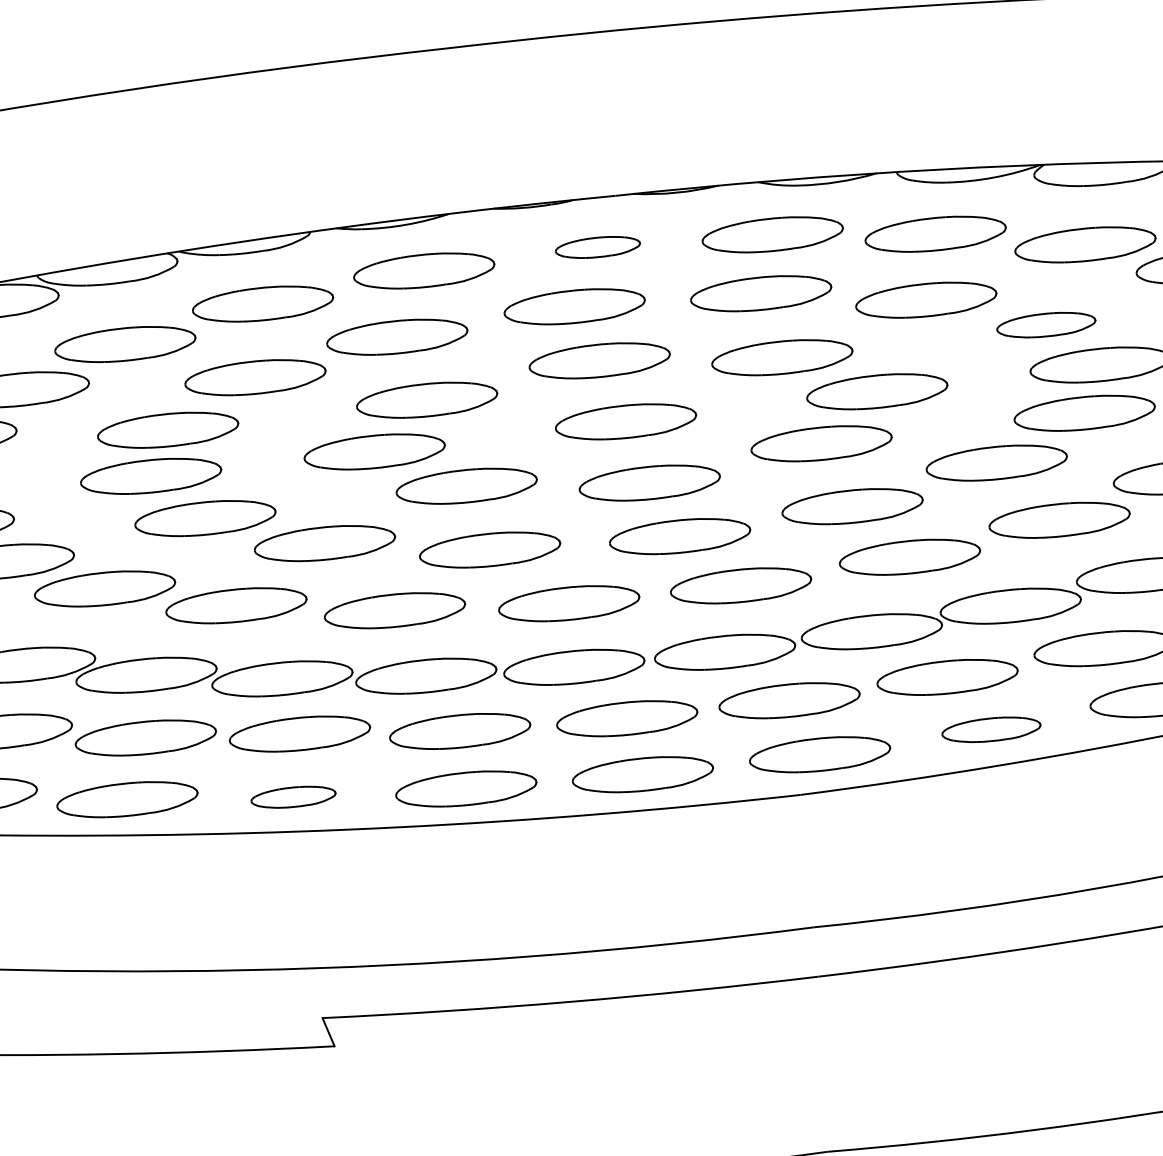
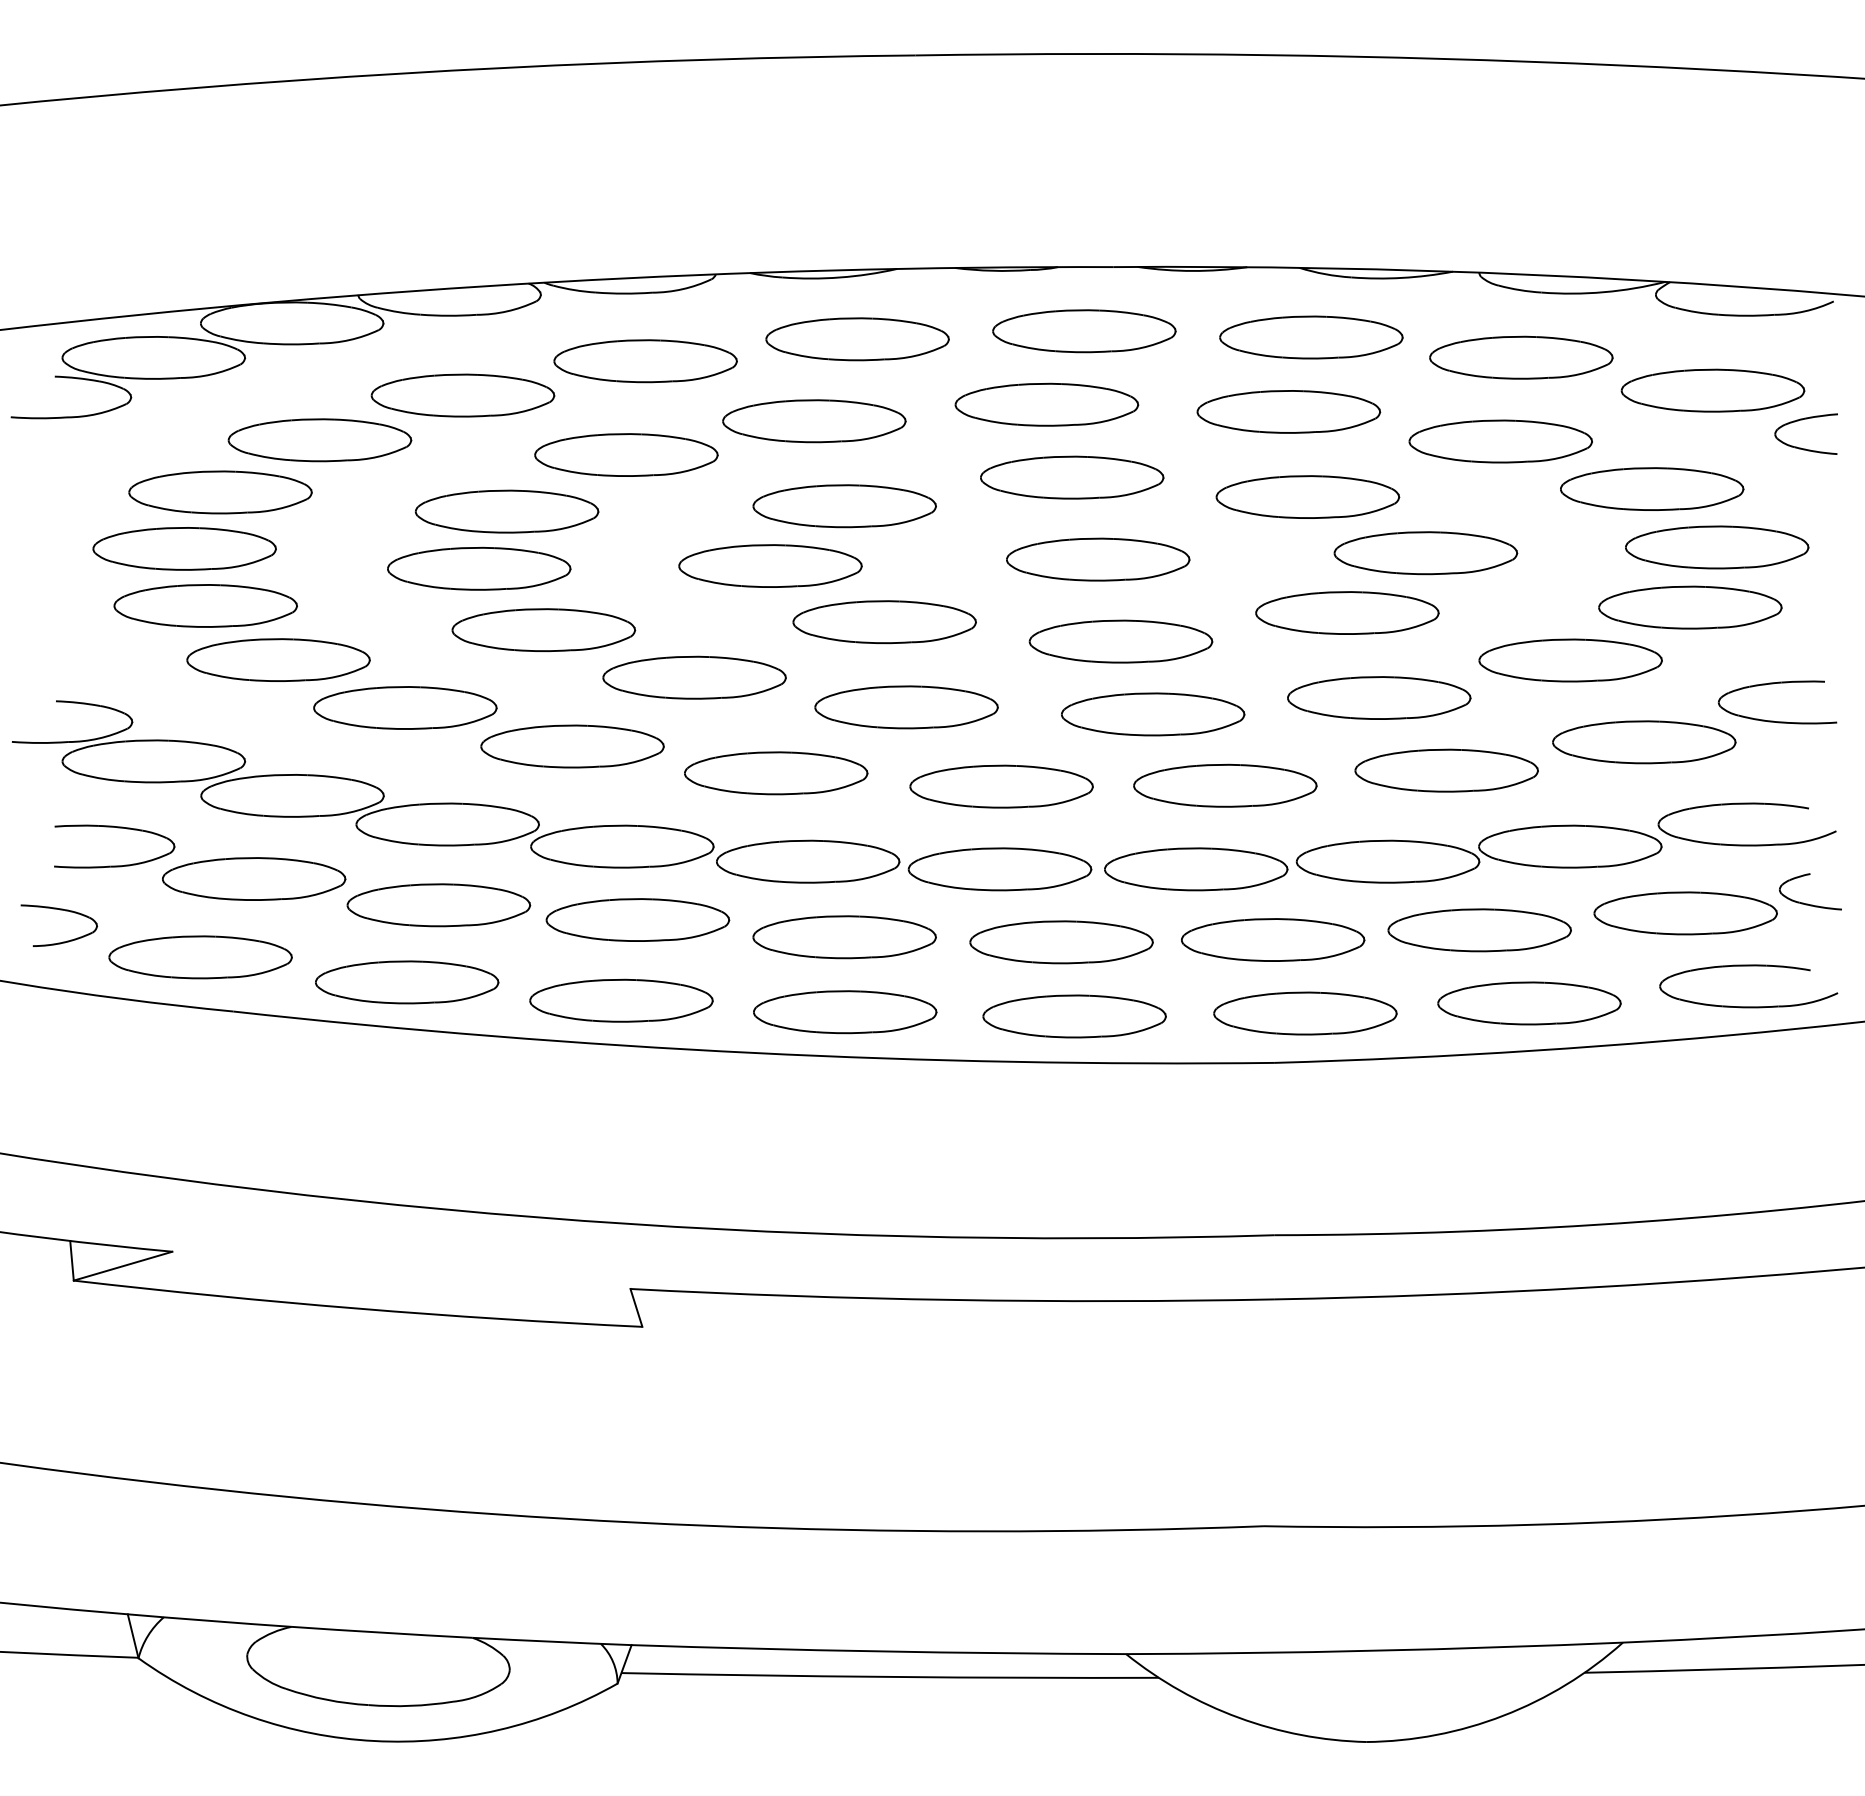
part: (597, 247) -> (1084, 331), size x1.67
part: (1046, 324) -> (1652, 488), size x1.43
part: (991, 729) -> (1529, 1003), size x1.43
part: (293, 797) -> (621, 1000), size x1.67

